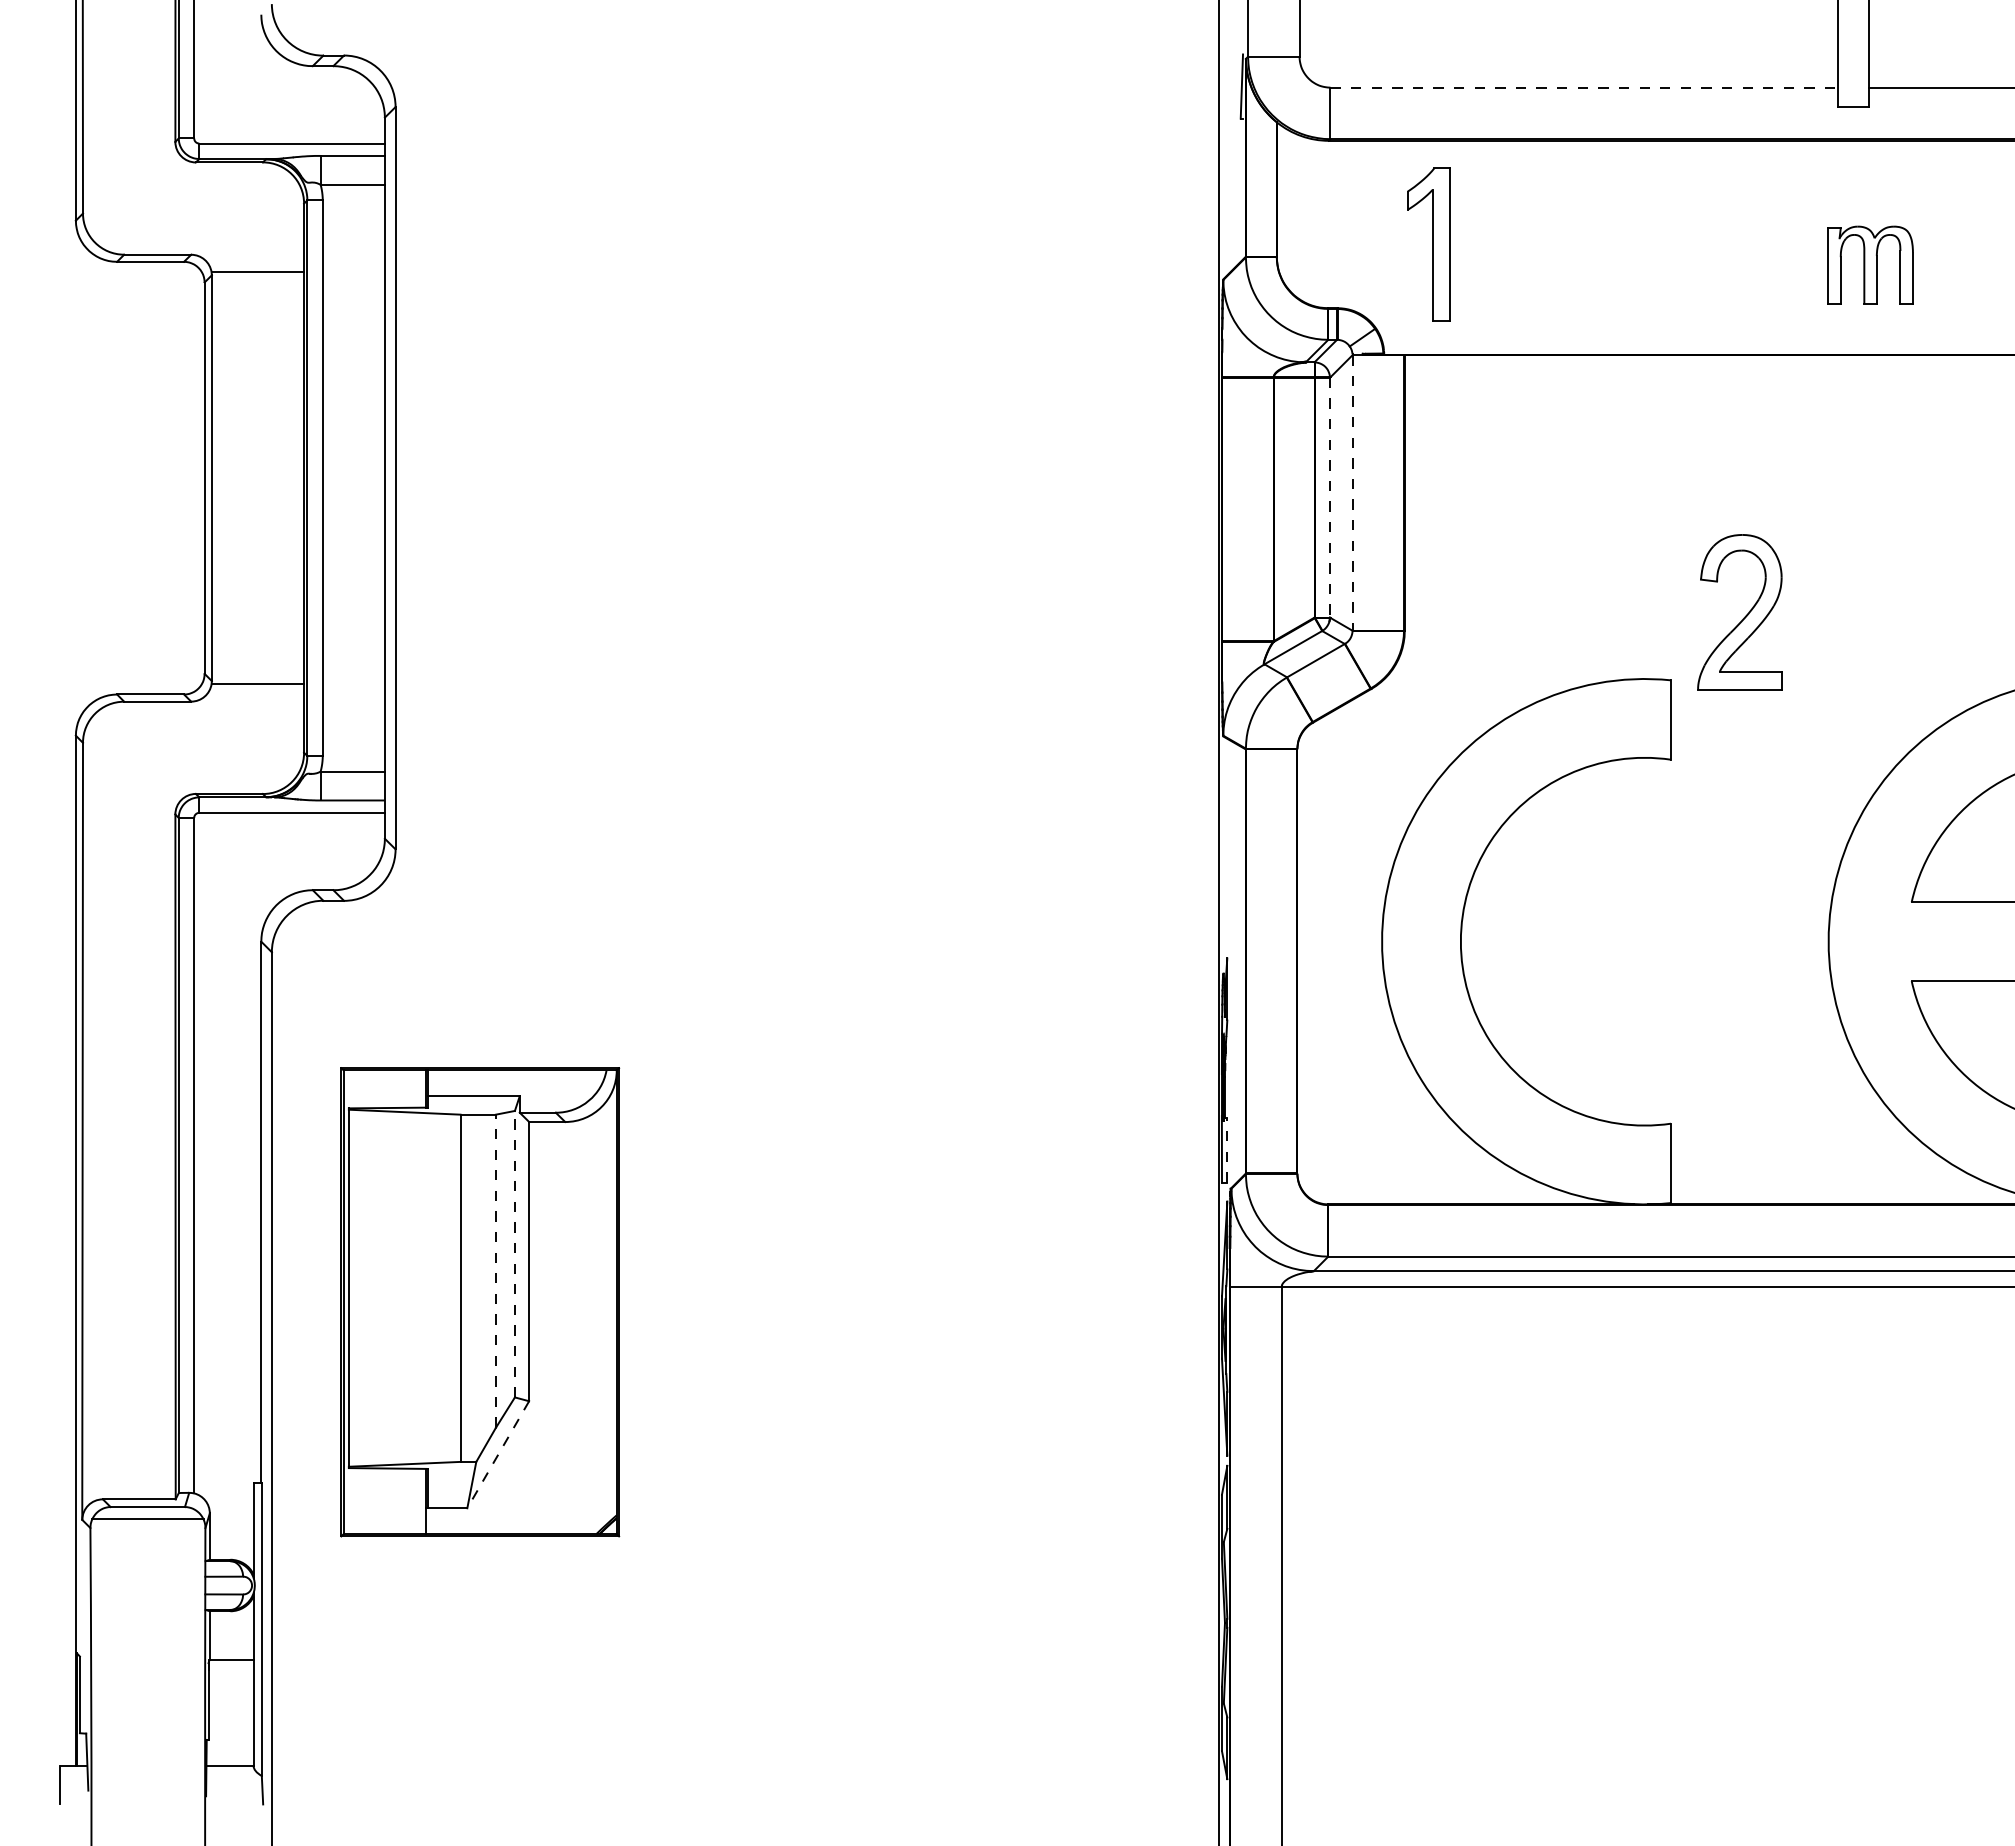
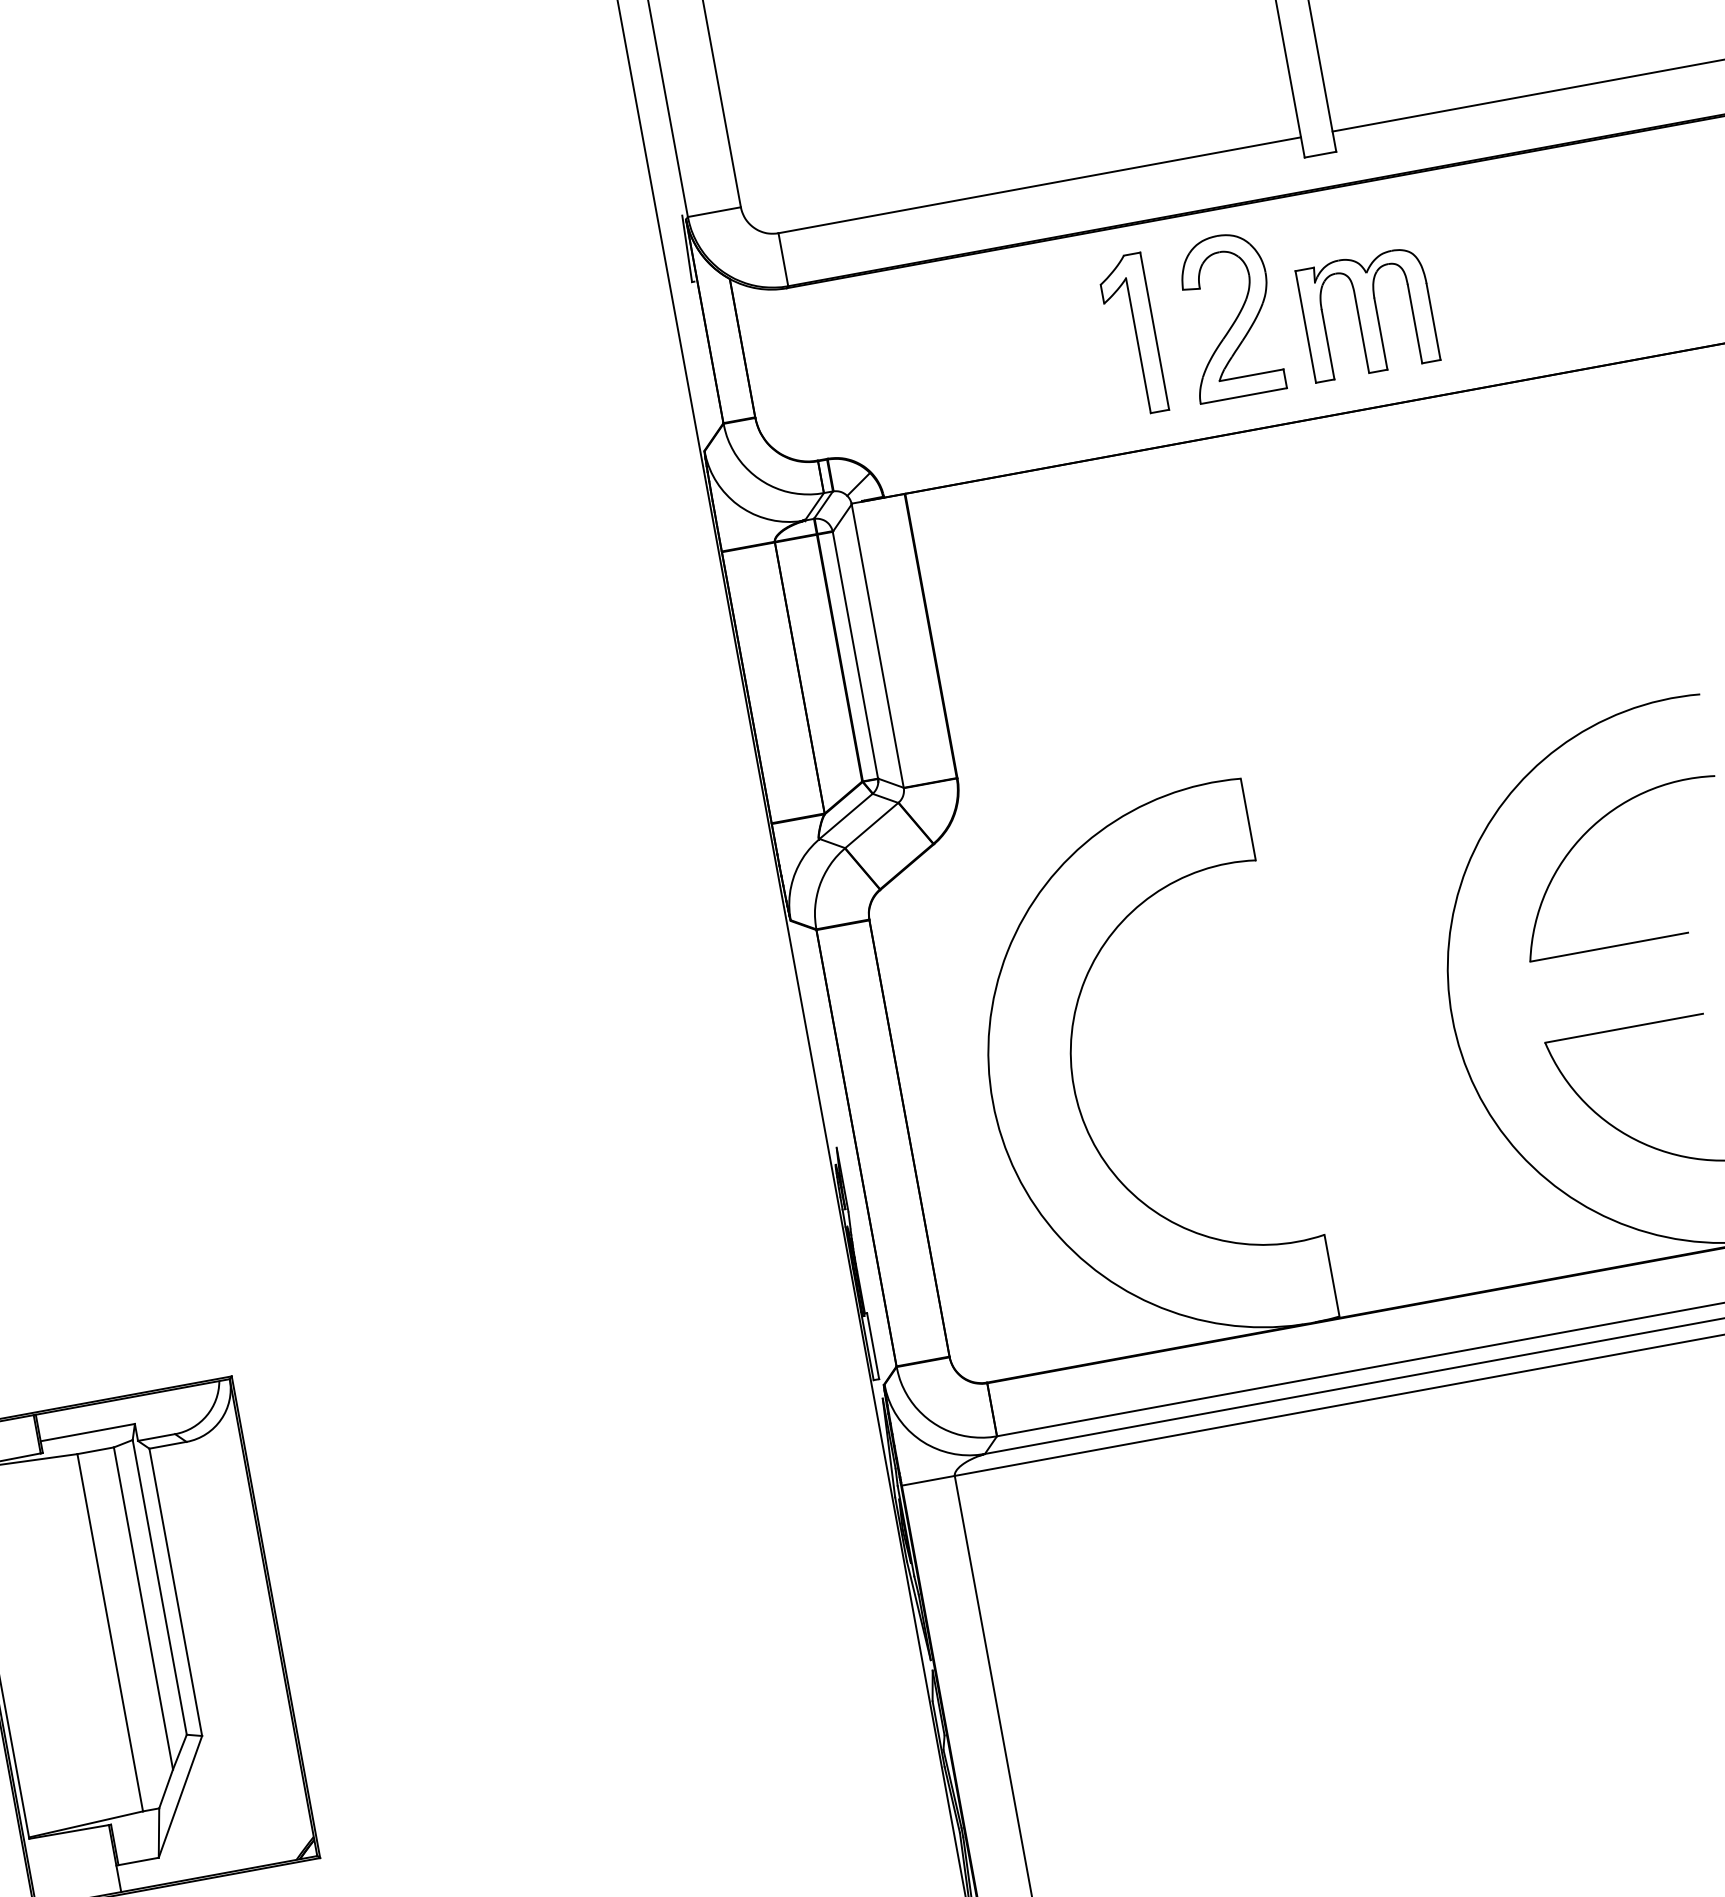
line: (1584, 87) -> (1039, 185), dashed -> solid
part: (1428, 244) -> (1132, 335), moved
part: (1870, 265) -> (1367, 314), size x1.43
line: (1352, 492) -> (877, 645), dashed -> solid
line: (1329, 497) -> (854, 655), dashed -> solid
part: (1744, 616) -> (1234, 319), moved
line: (1227, 1149) -> (873, 1345), dashed -> solid
line: (514, 1253) -> (159, 1586), dashed -> solid
line: (495, 1271) -> (143, 1608), dashed -> solid
line: (498, 1454) -> (180, 1796), dashed -> solid

